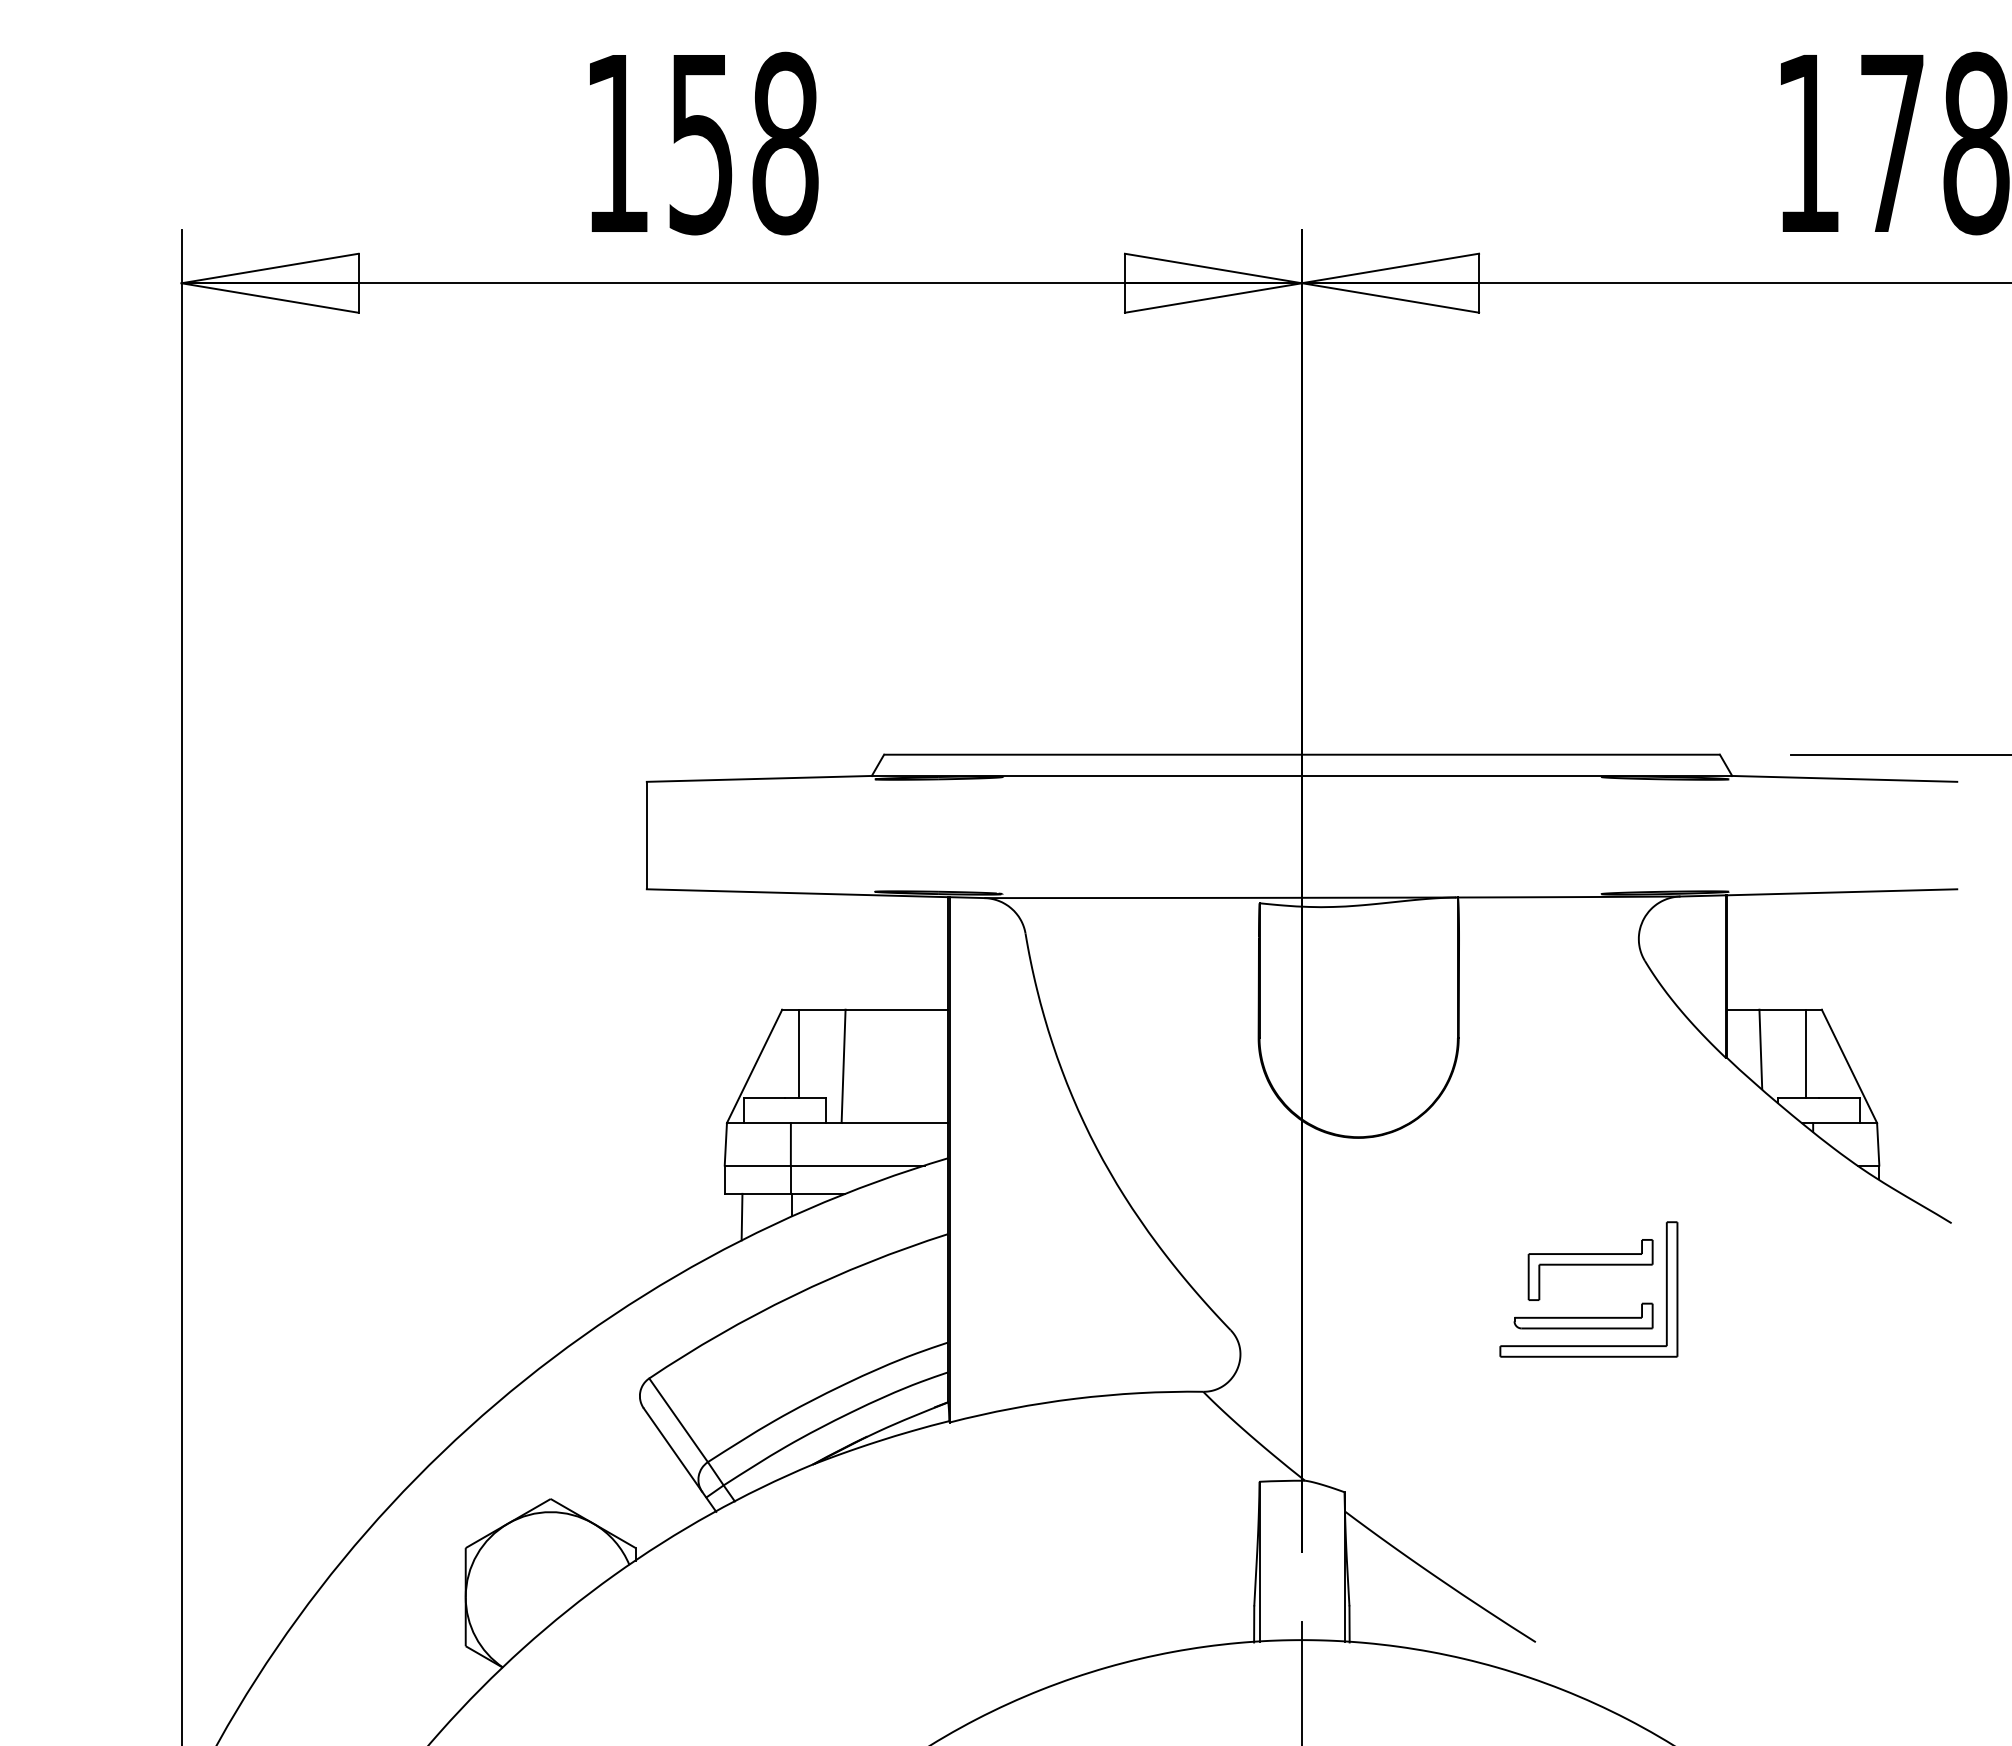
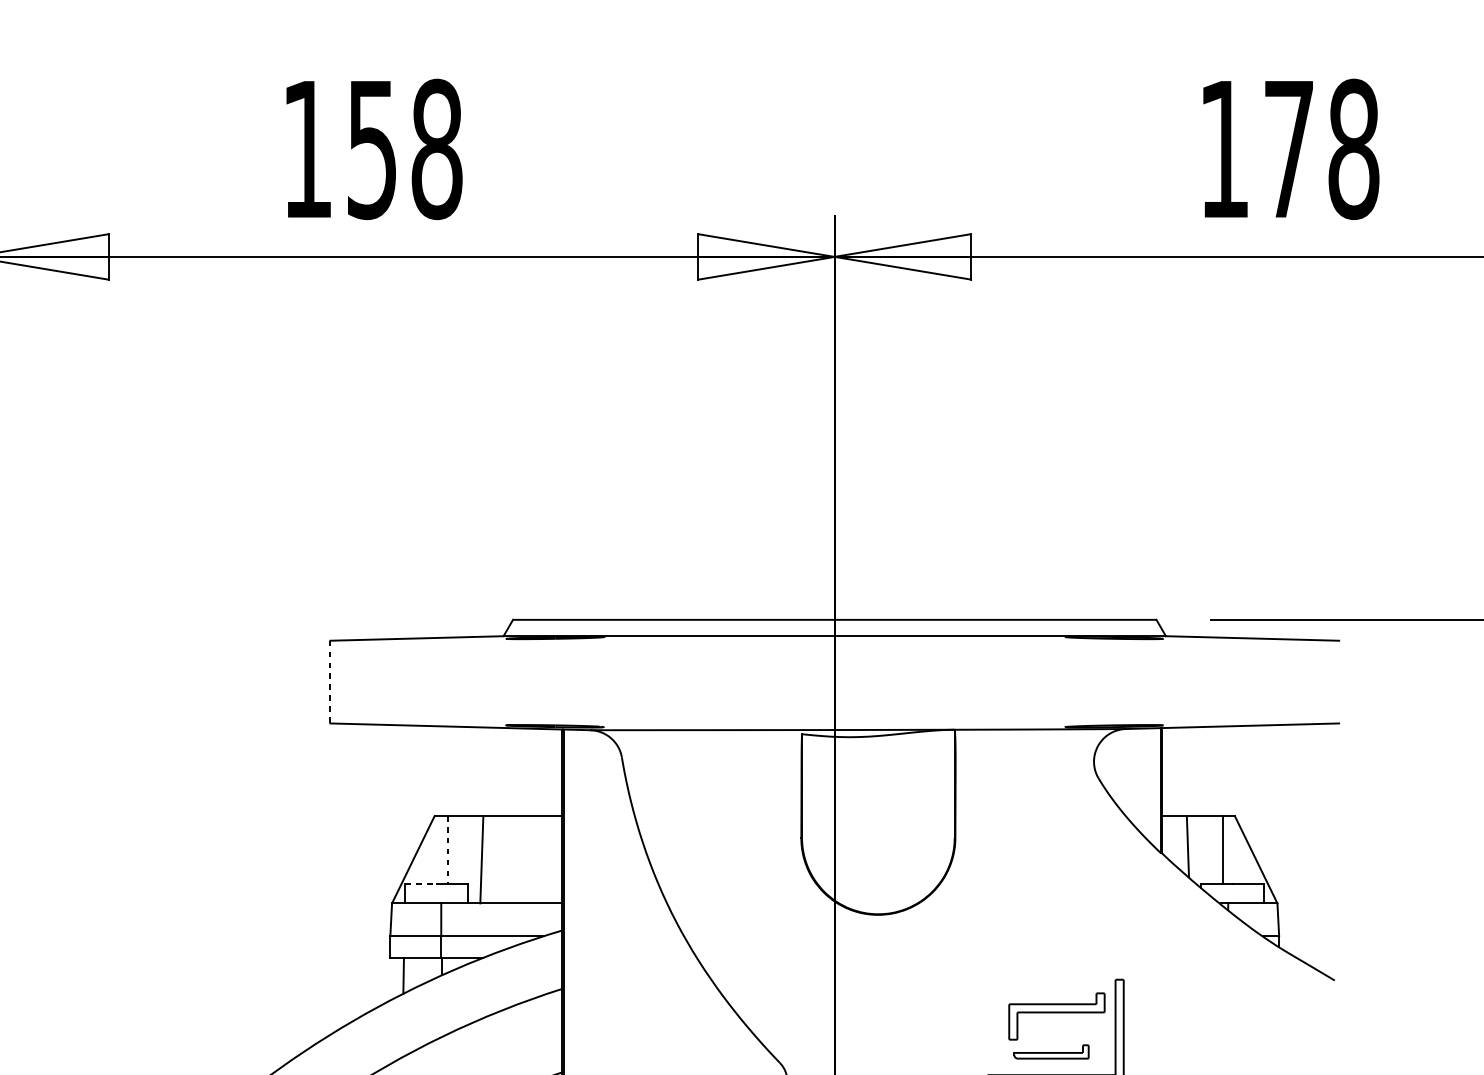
line: (646, 835) -> (330, 682), solid -> dashed
line: (799, 1054) -> (447, 850), solid -> dashed
line: (765, 1098) -> (421, 884), solid -> dashed
part: (1583, 1315) -> (1051, 1051), size x0.7

